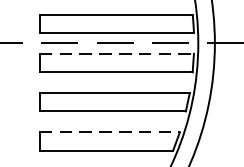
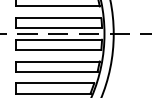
line: (117, 53) -> (59, 39), dashed -> solid
line: (110, 132) -> (55, 83), dashed -> solid

